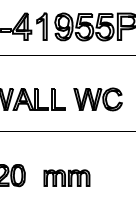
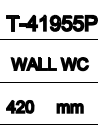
part: (65, 178) -> (69, 108), moved

